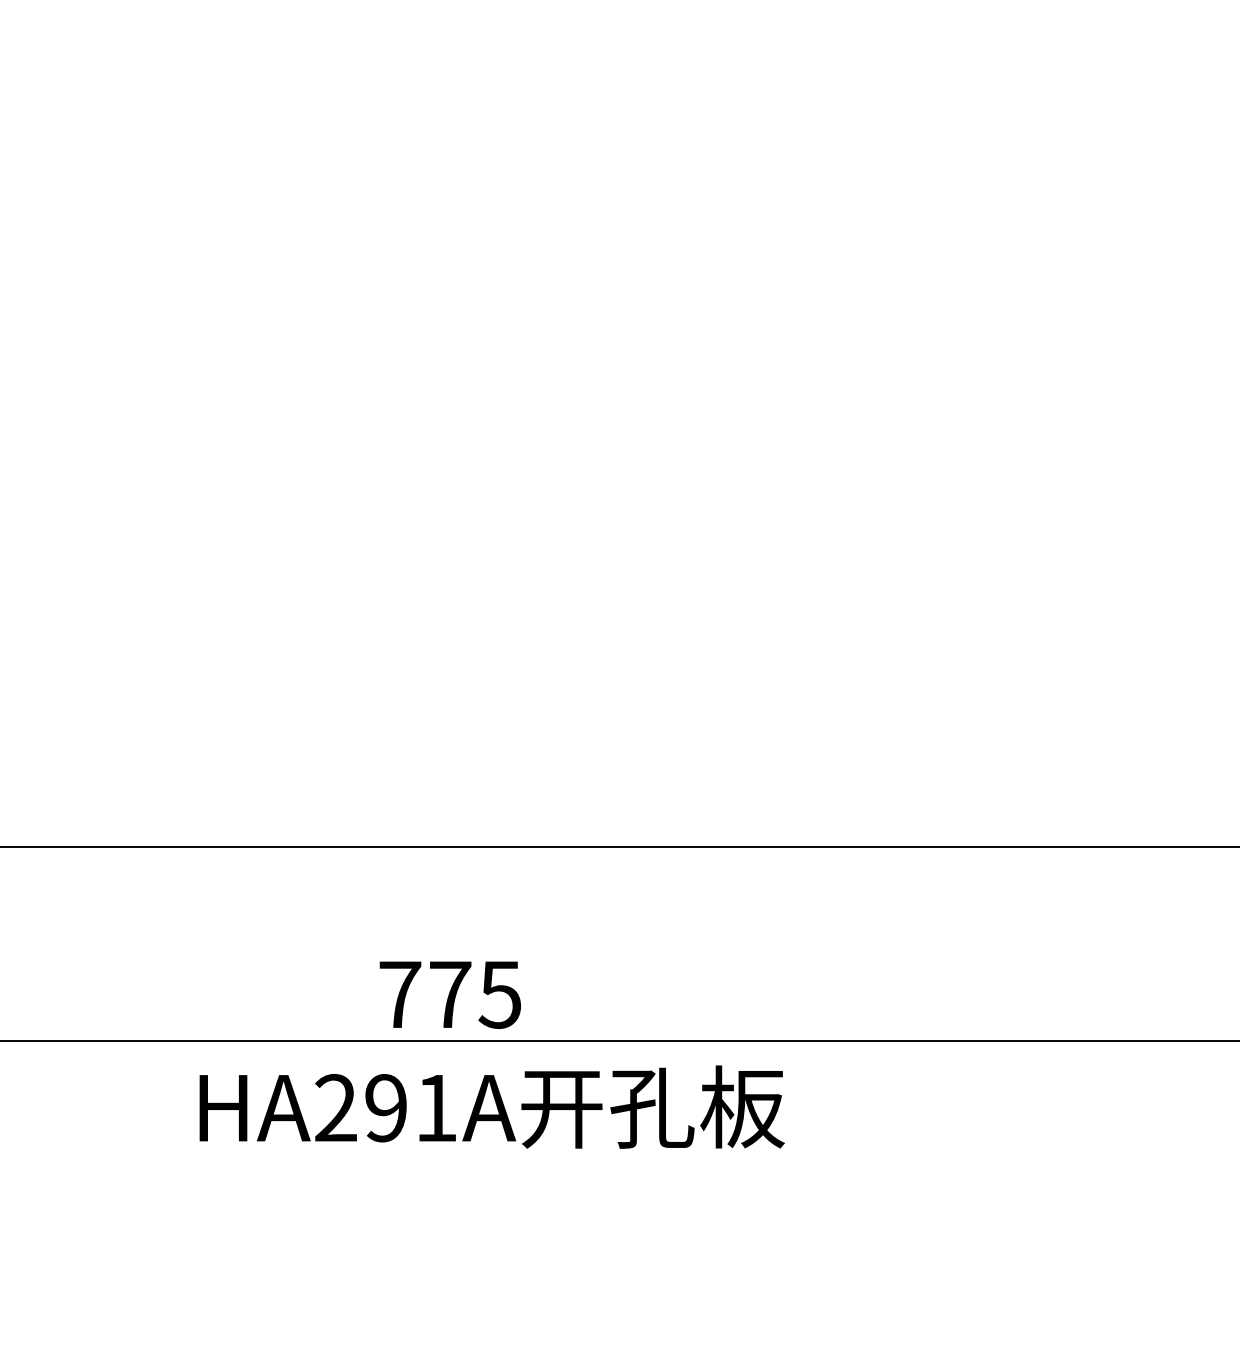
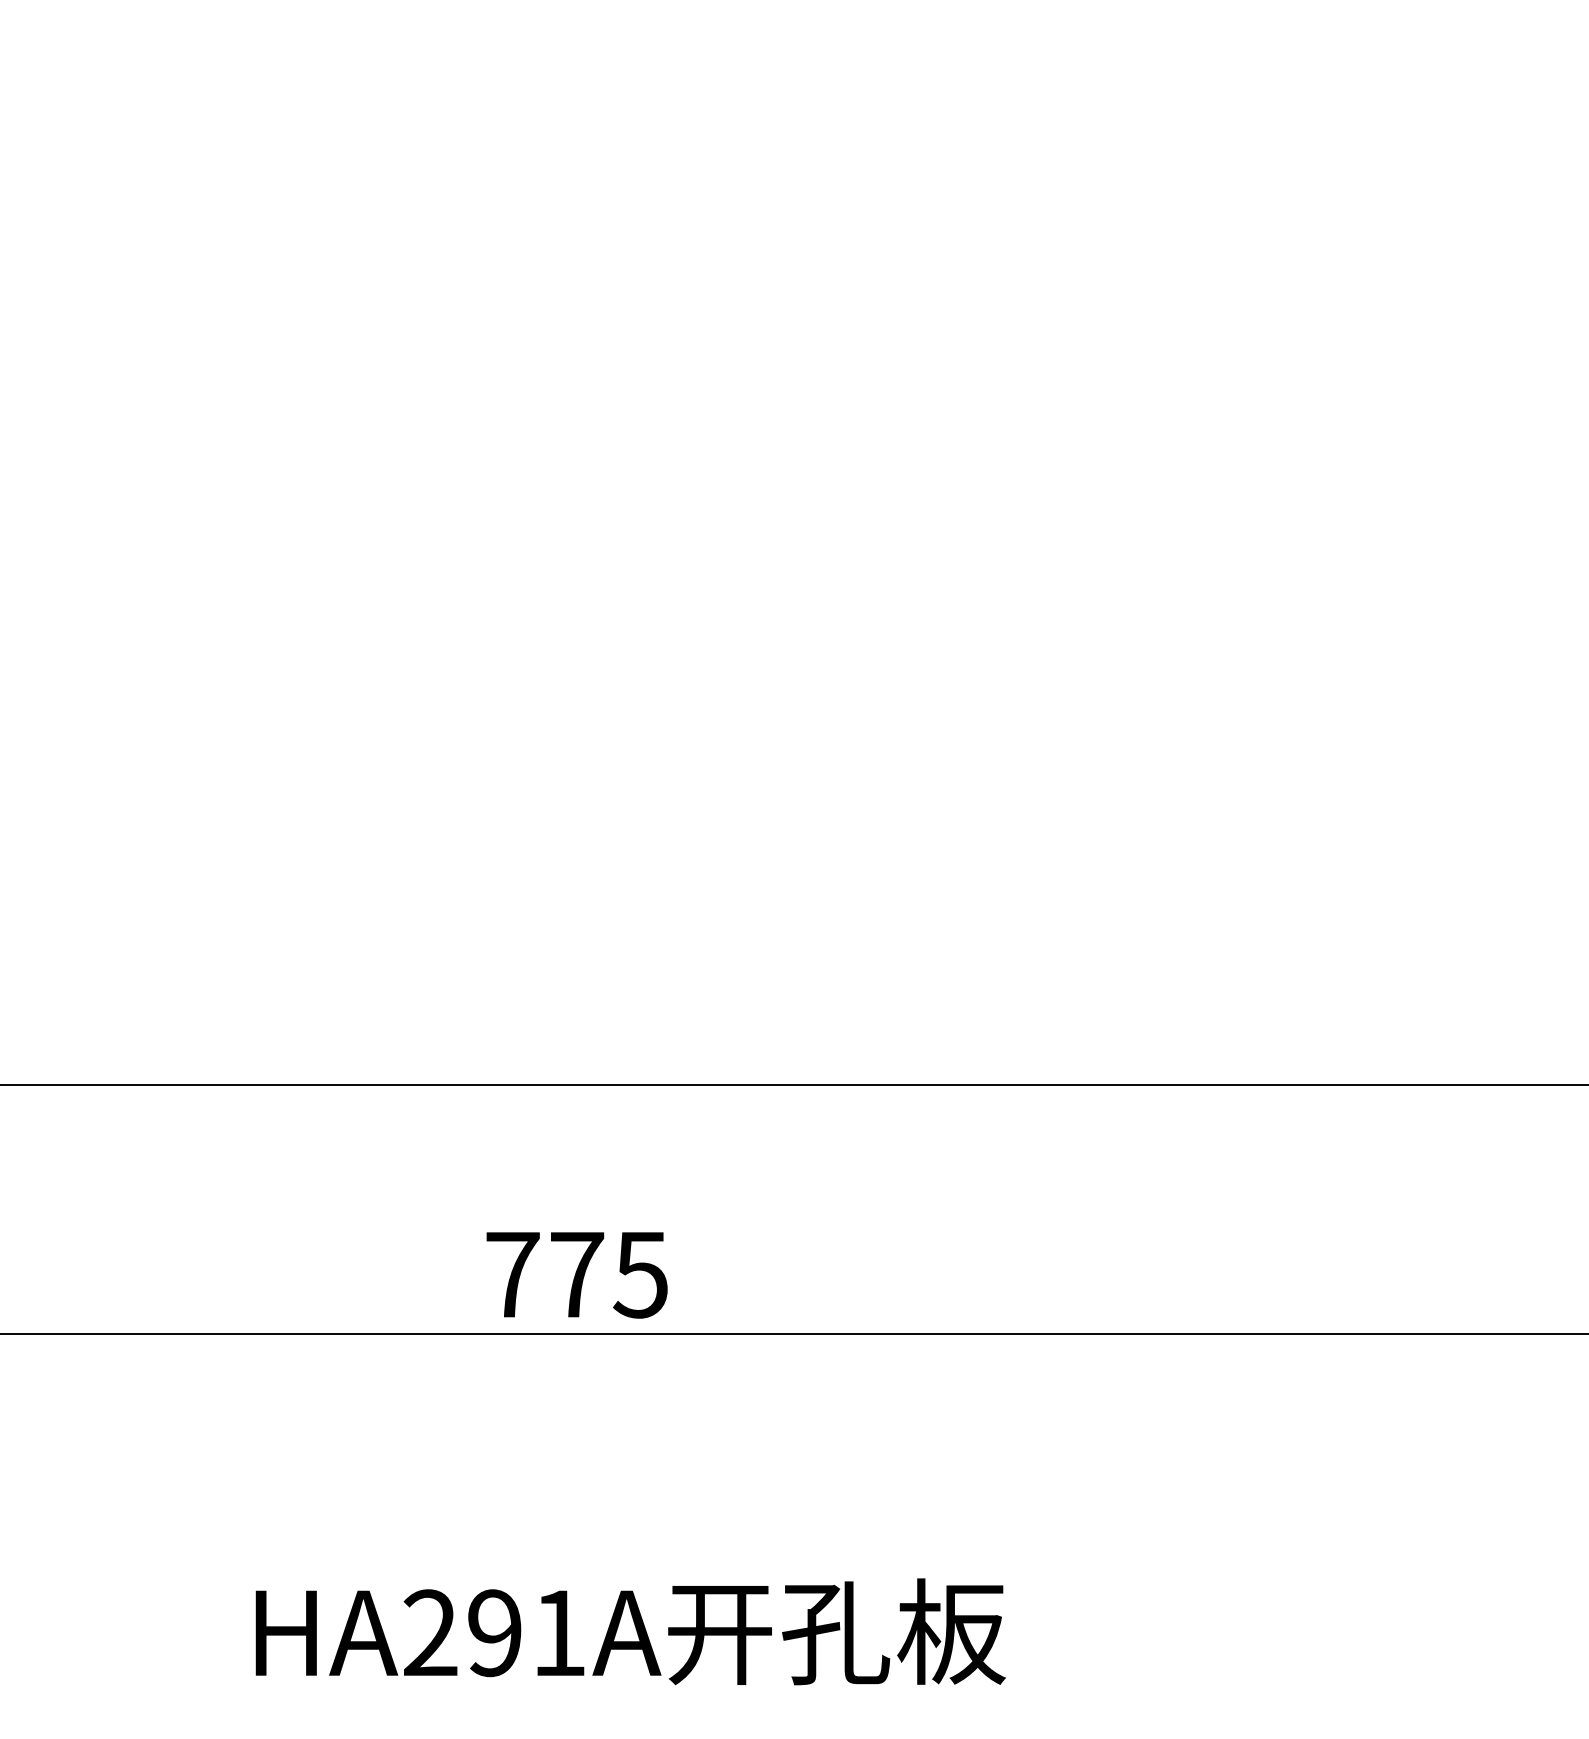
text: (492, 1106) -> (630, 1631), moved

